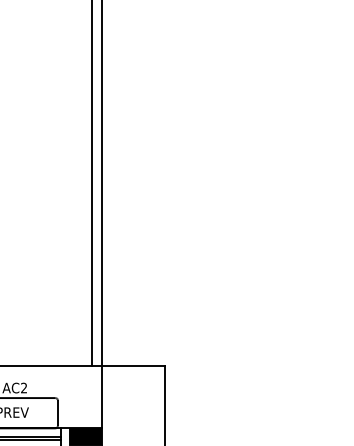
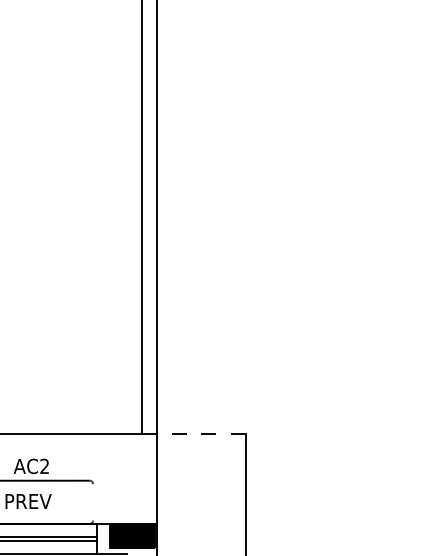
line: (133, 365) -> (201, 434), solid -> dashed
line: (57, 412) -> (92, 501), removed

